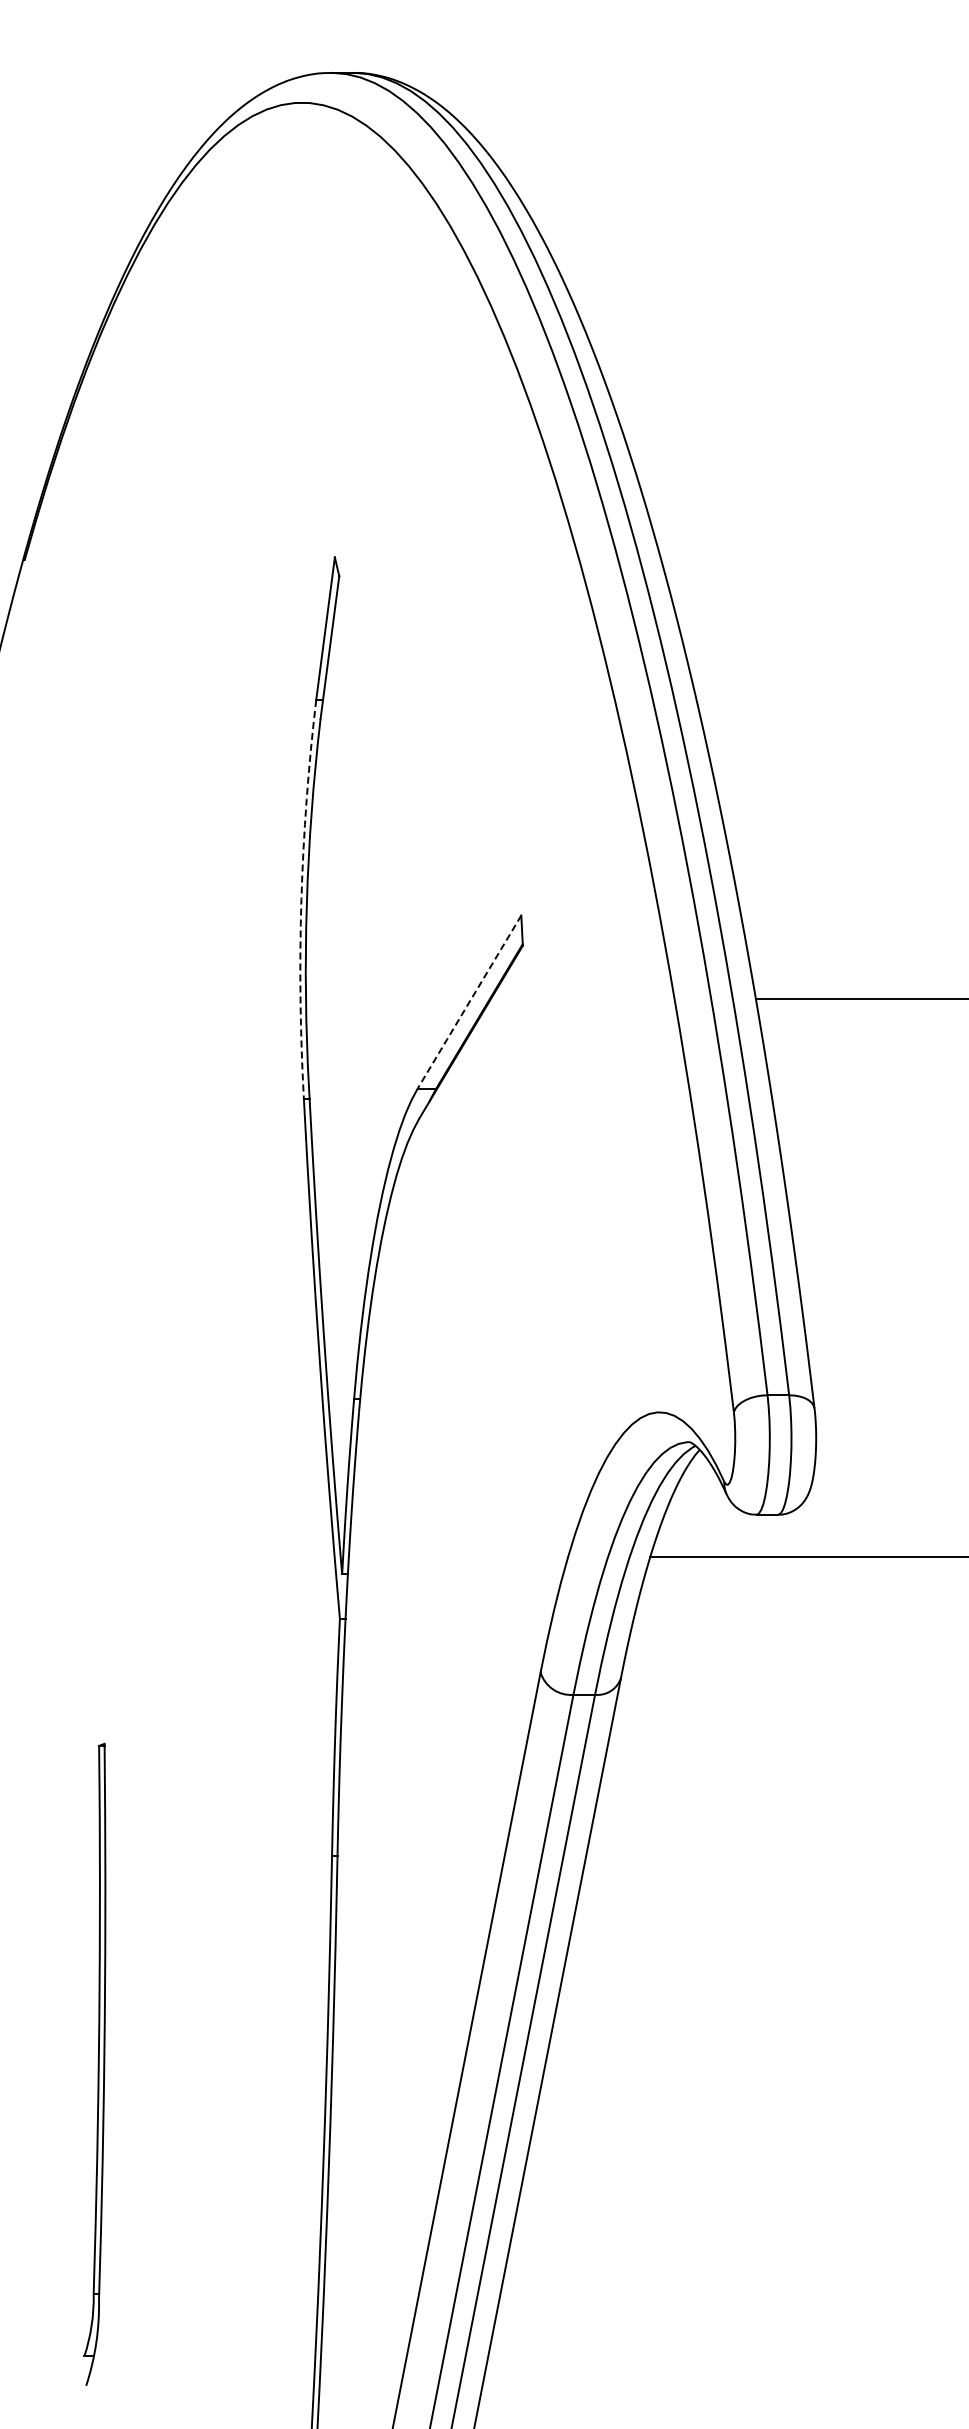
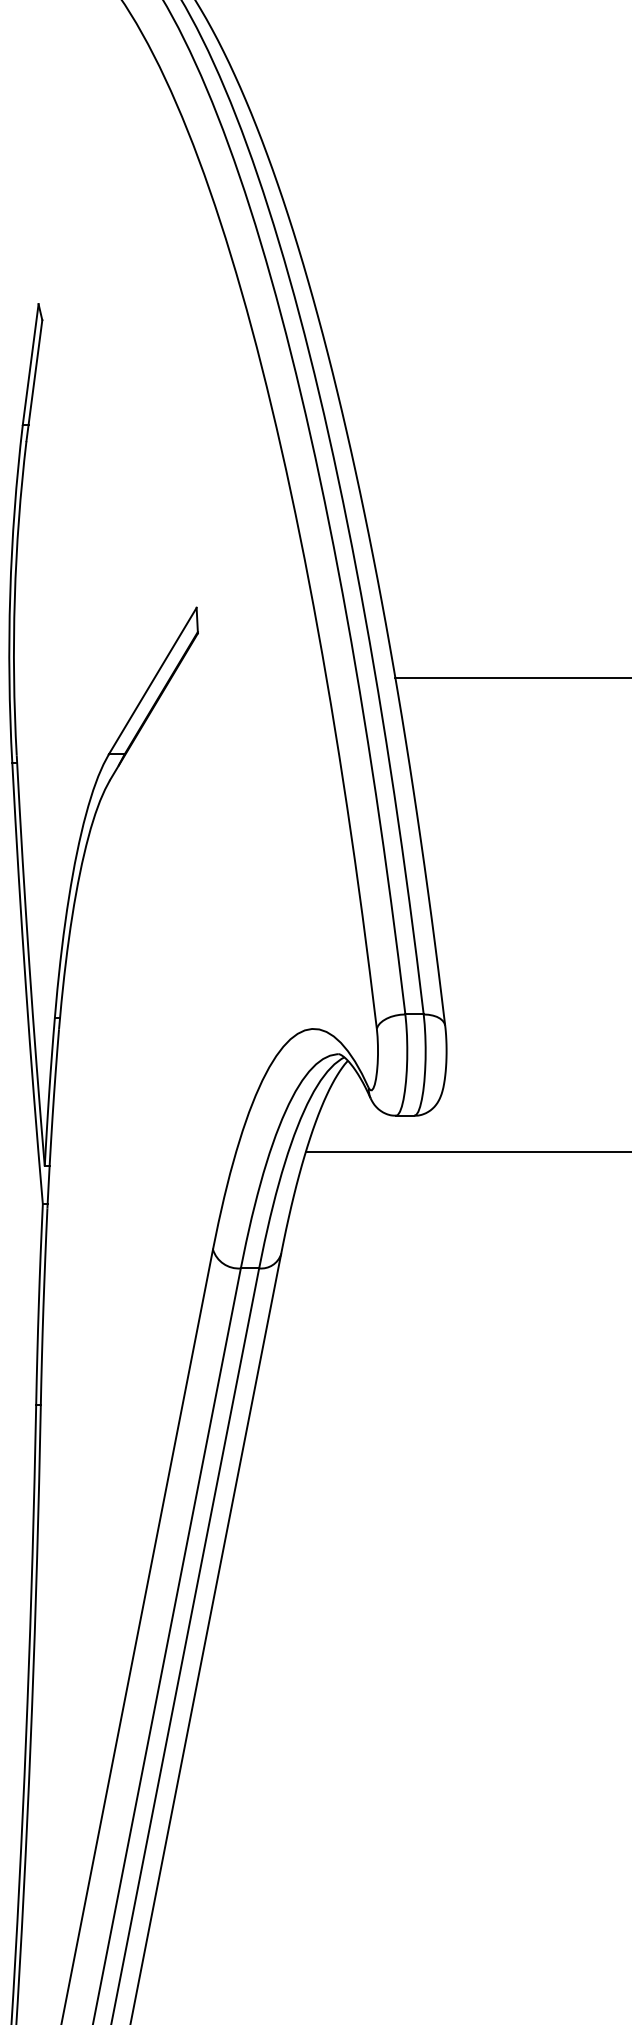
arc: (301, 899) -> (10, 594), dashed -> solid
line: (469, 1002) -> (152, 681), dashed -> solid

